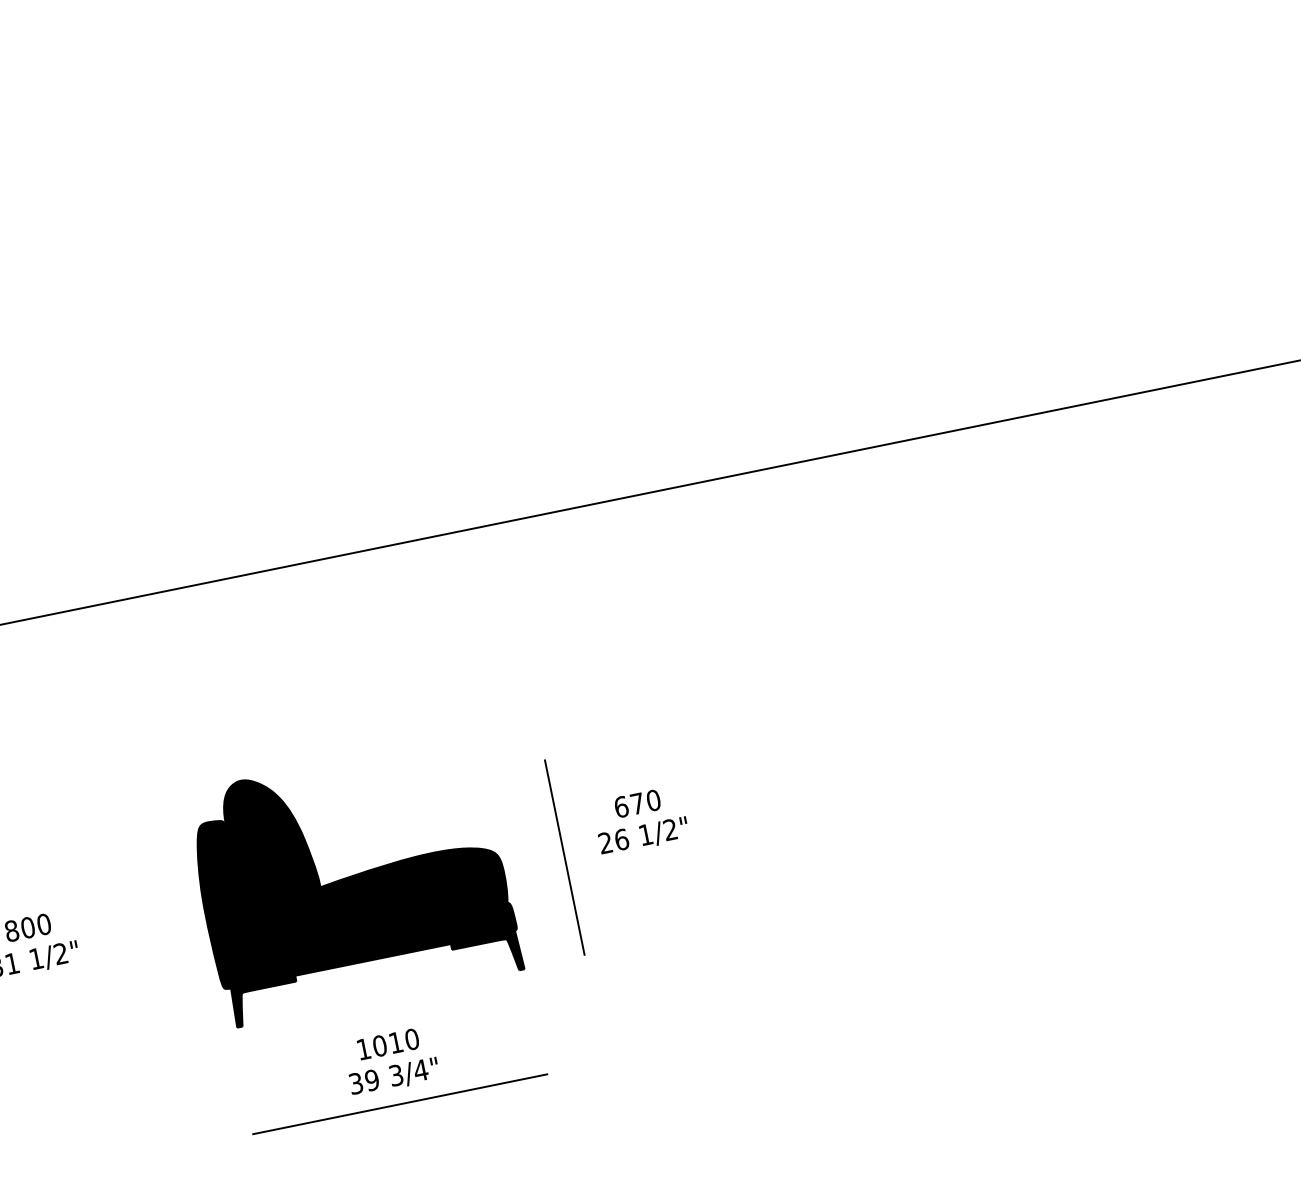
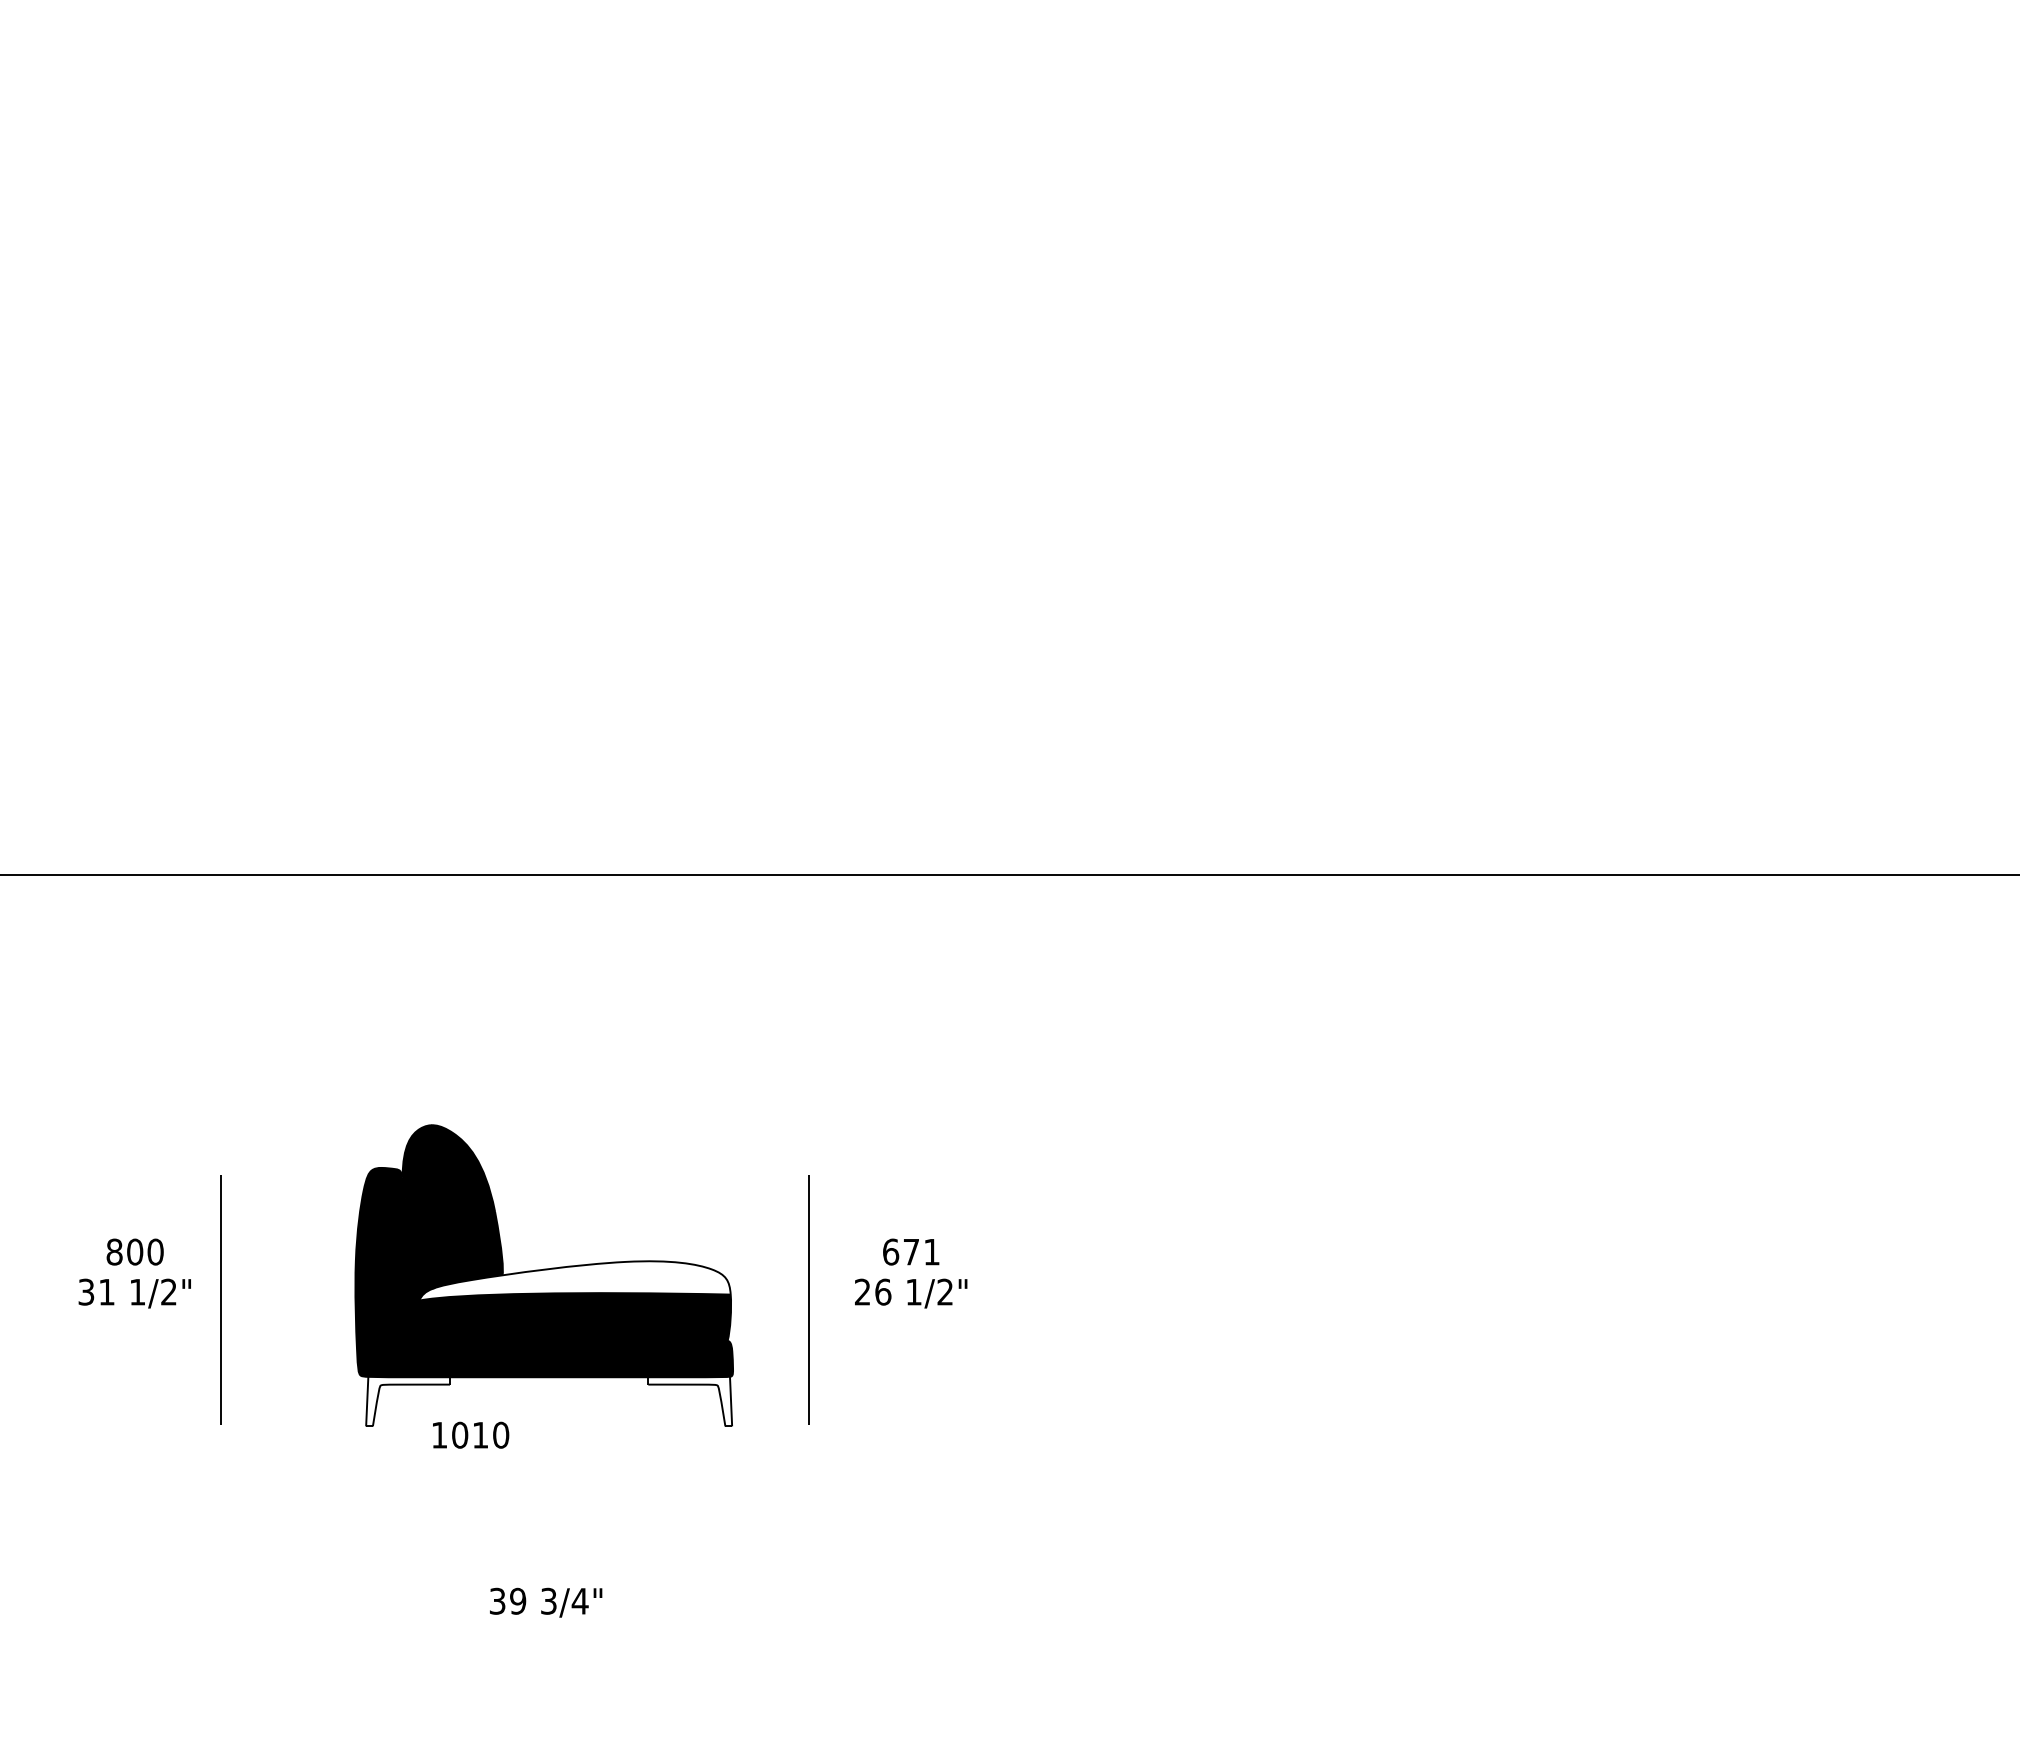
text: (653, 799) -> (932, 1251), 670 -> 671
fill: (377, 879) -> (574, 1280), removed
line: (102, 951) -> (220, 1299), added
fill: (487, 956) -> (690, 1401), removed
fill: (266, 1001) -> (408, 1401), removed
text: (388, 1043) -> (471, 1434), moved
text: (394, 1076) -> (546, 1602), moved
line: (400, 1104) -> (546, 1560), removed

